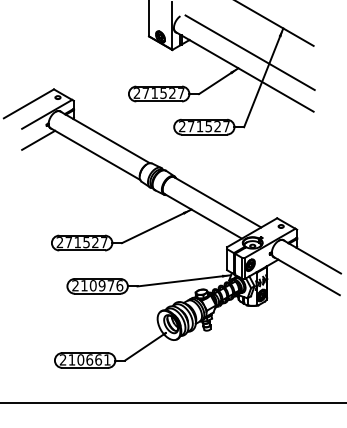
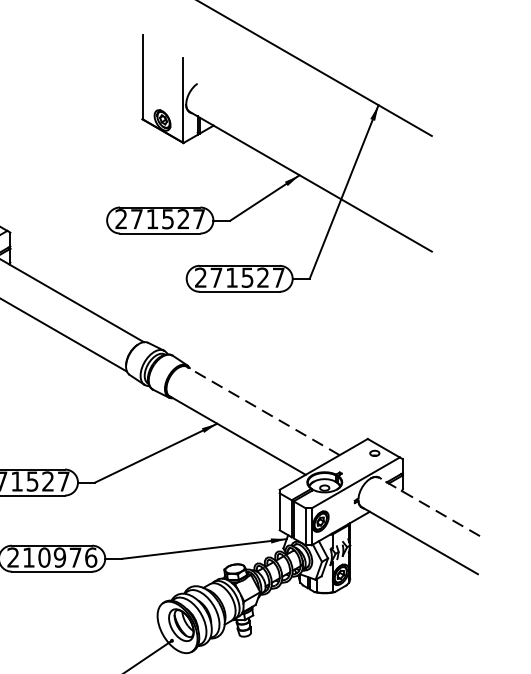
line: (249, 52) -> (319, 147), removed
line: (217, 202) -> (262, 411), solid -> dashed
line: (311, 256) -> (428, 506), solid -> dashed

